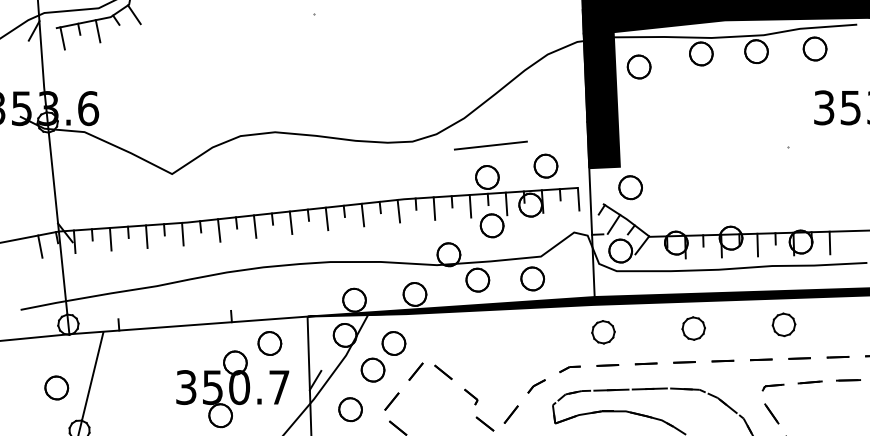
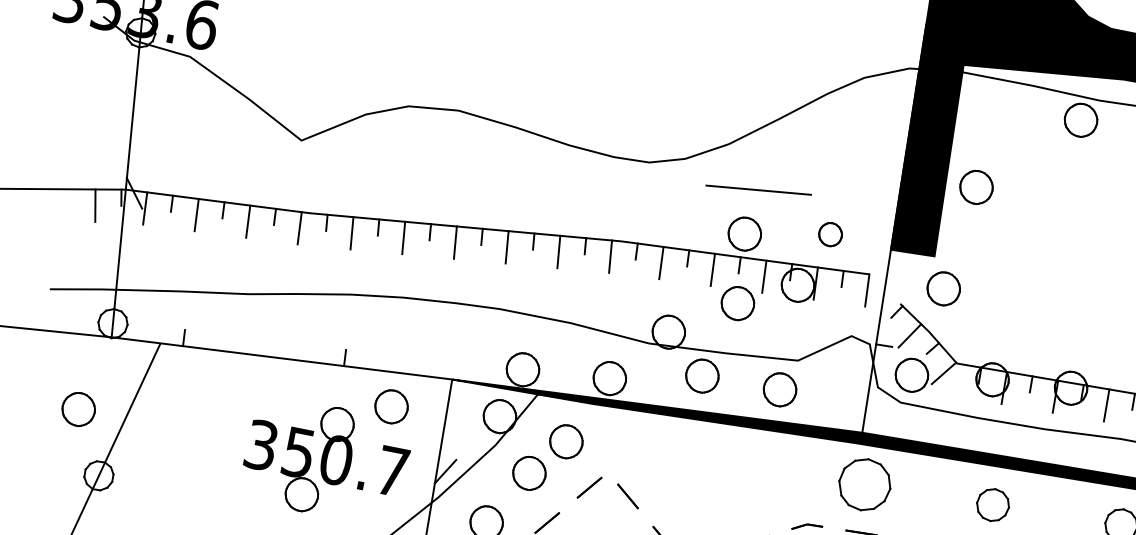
part: (638, 66) -> (975, 186), moved
part: (545, 165) -> (830, 233), size x0.7
part: (603, 332) -> (864, 485), size x1.6

